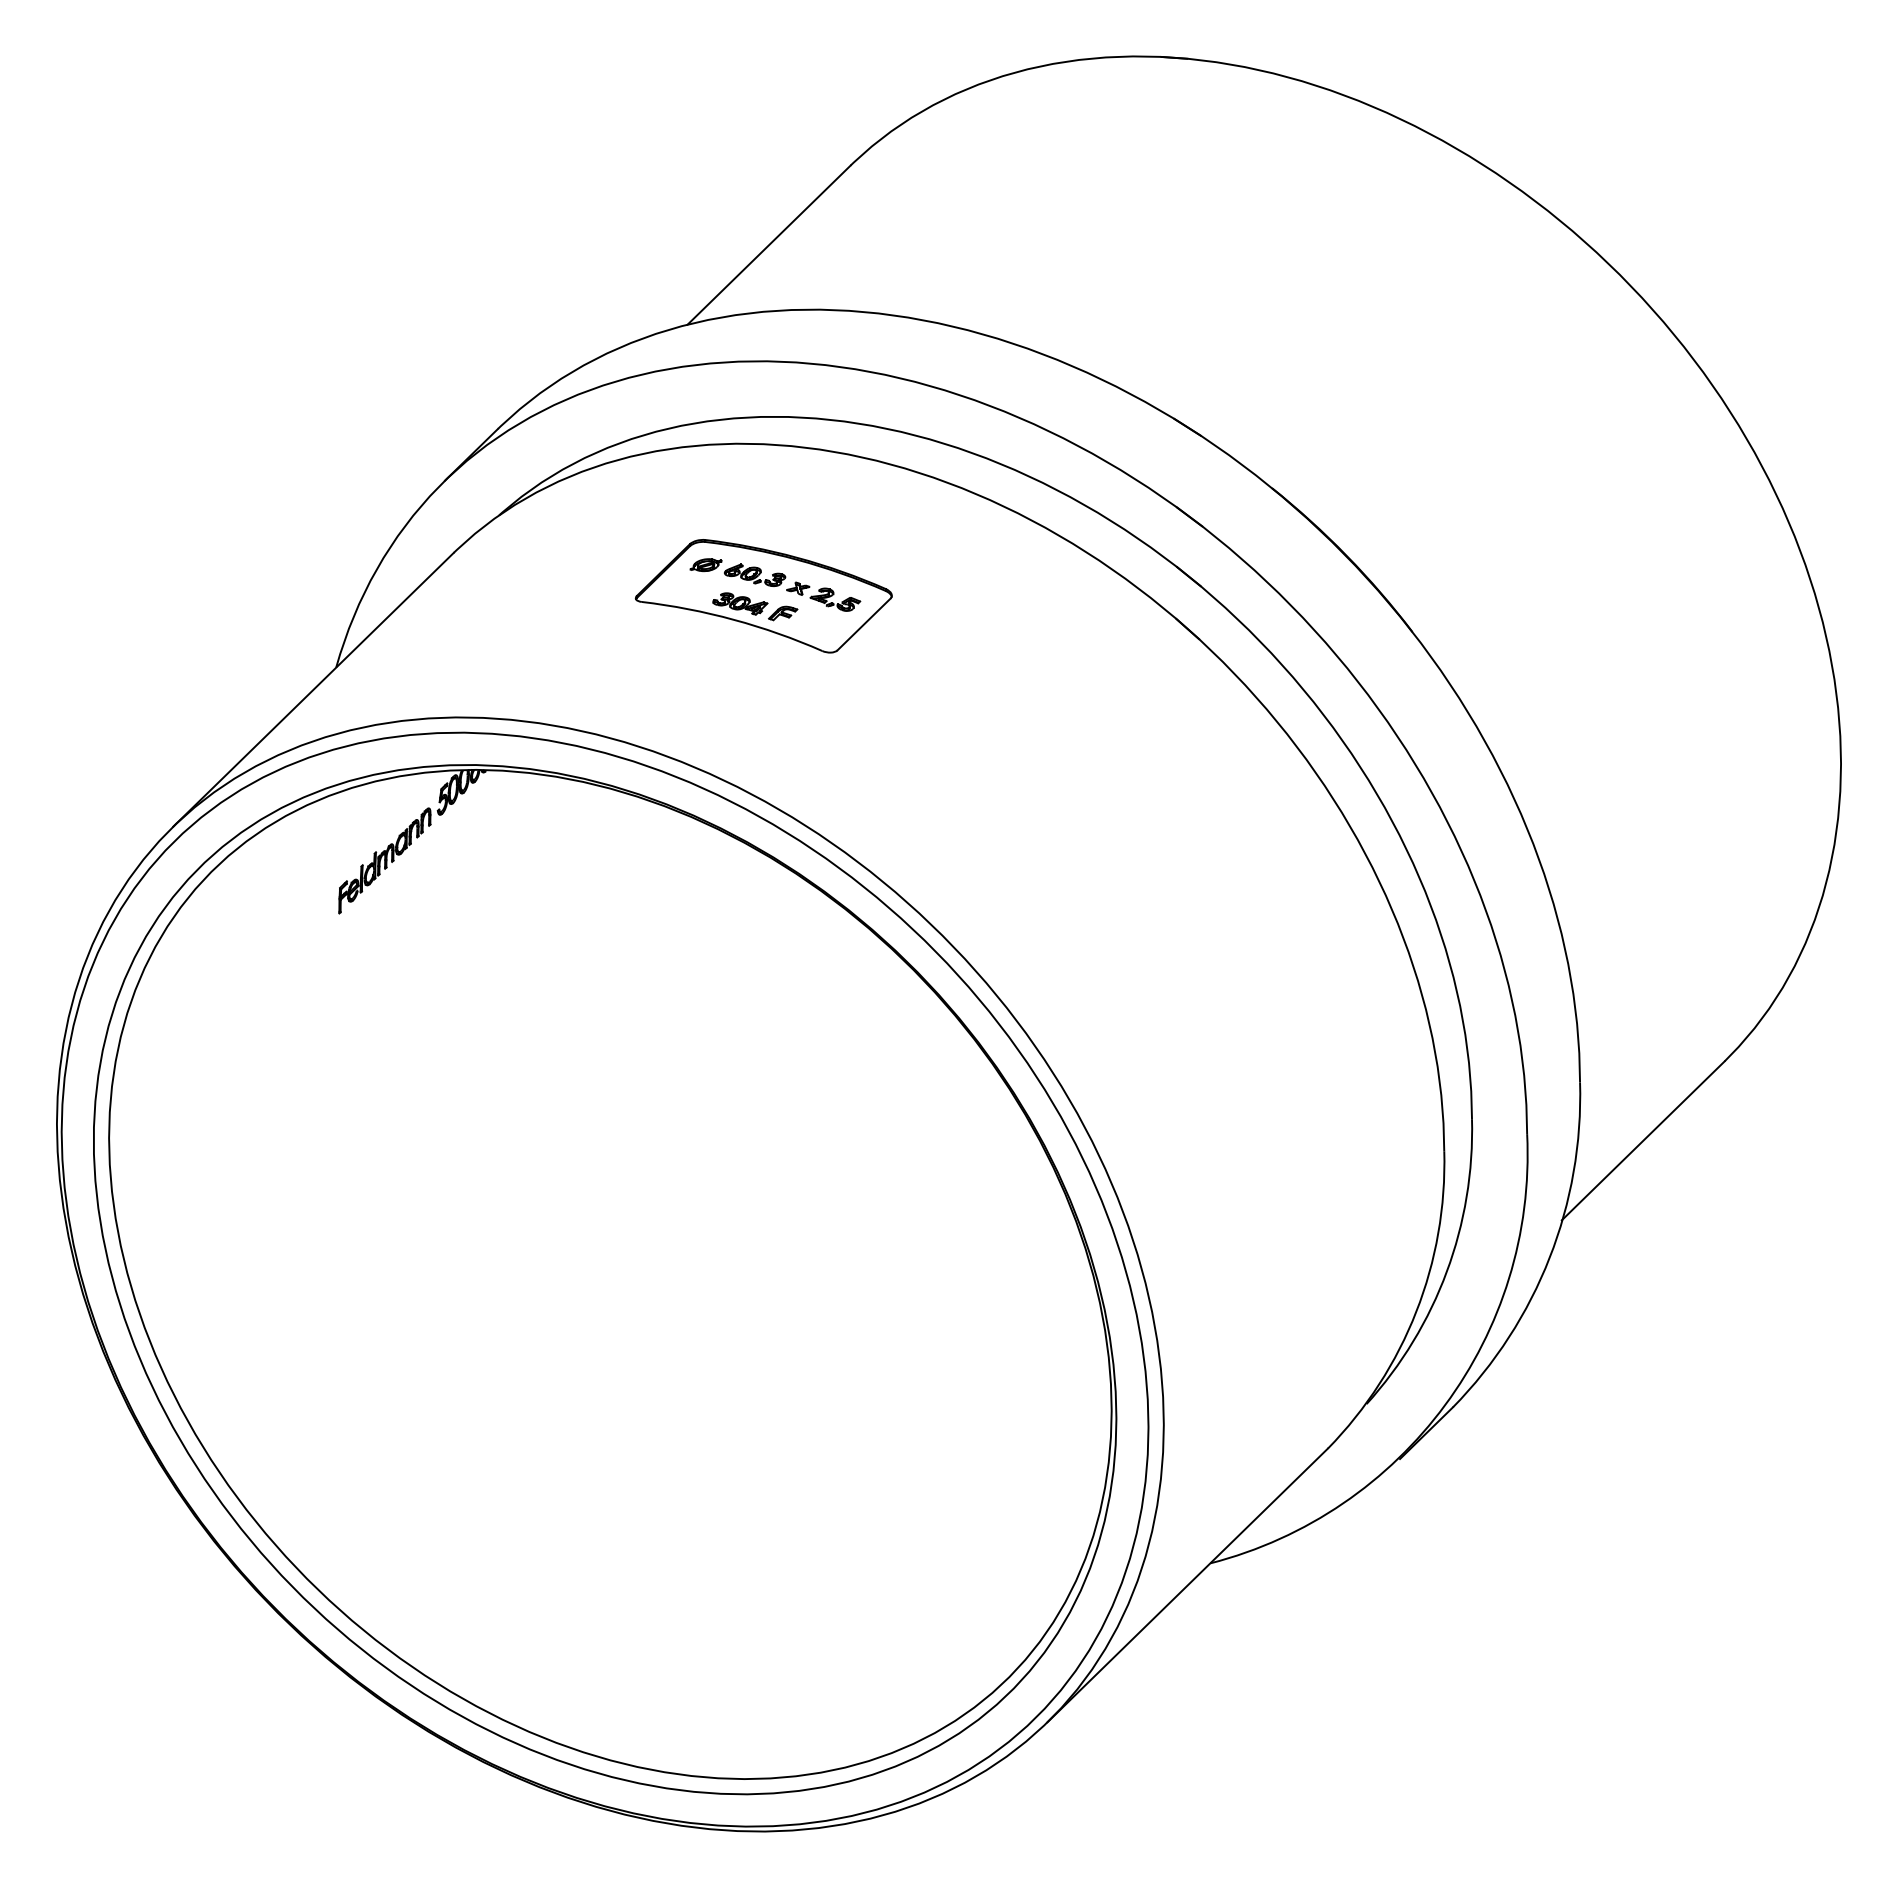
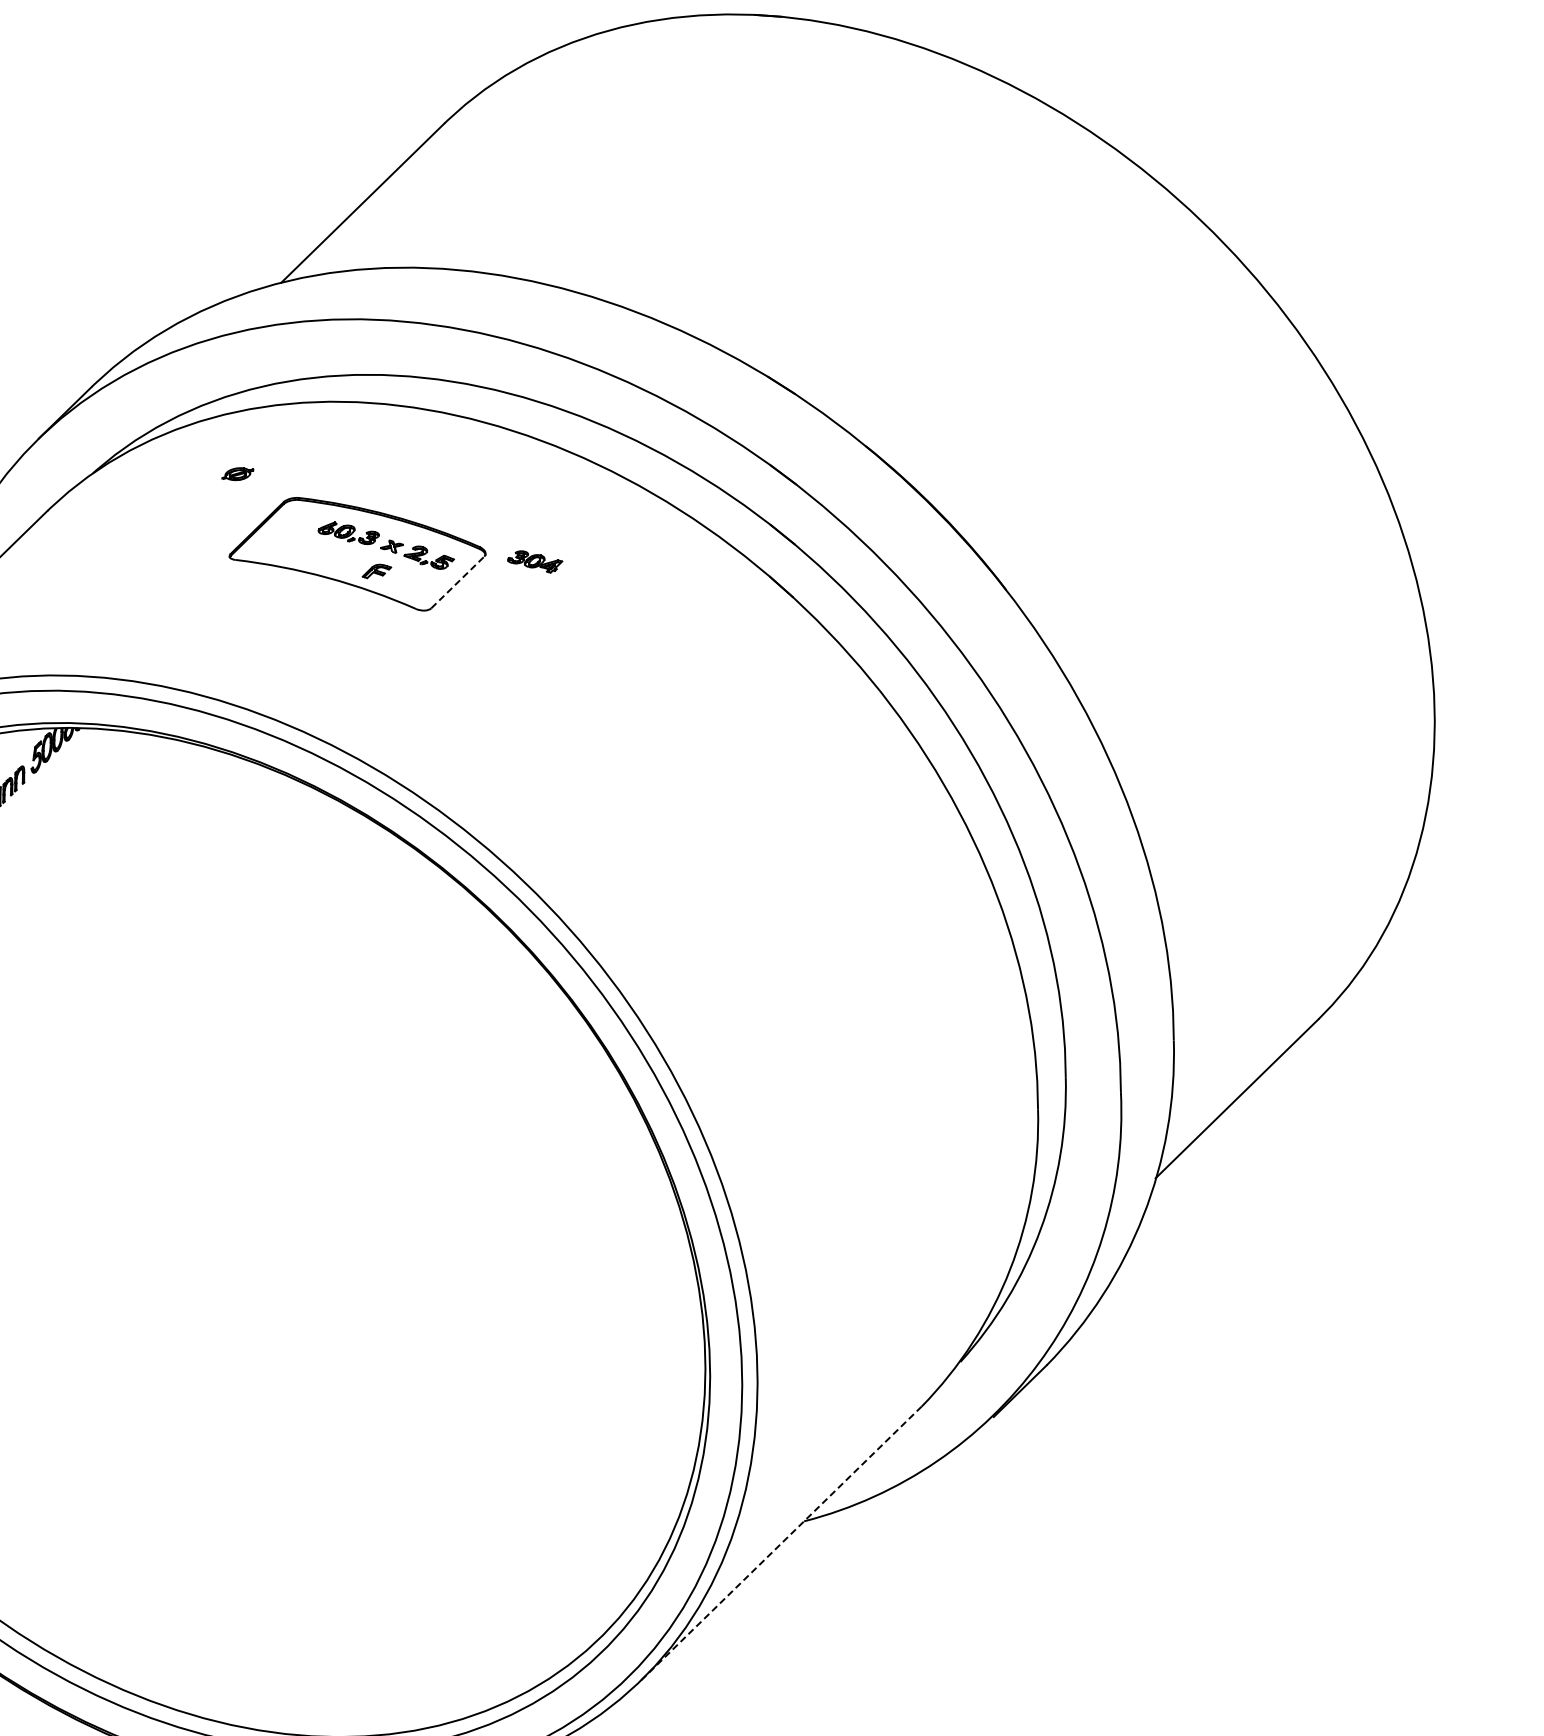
part: (705, 565) -> (237, 474), moved
part: (740, 603) -> (535, 561), moved
line: (864, 624) -> (458, 582), solid -> dashed
line: (1187, 1585) -> (781, 1543), solid -> dashed

